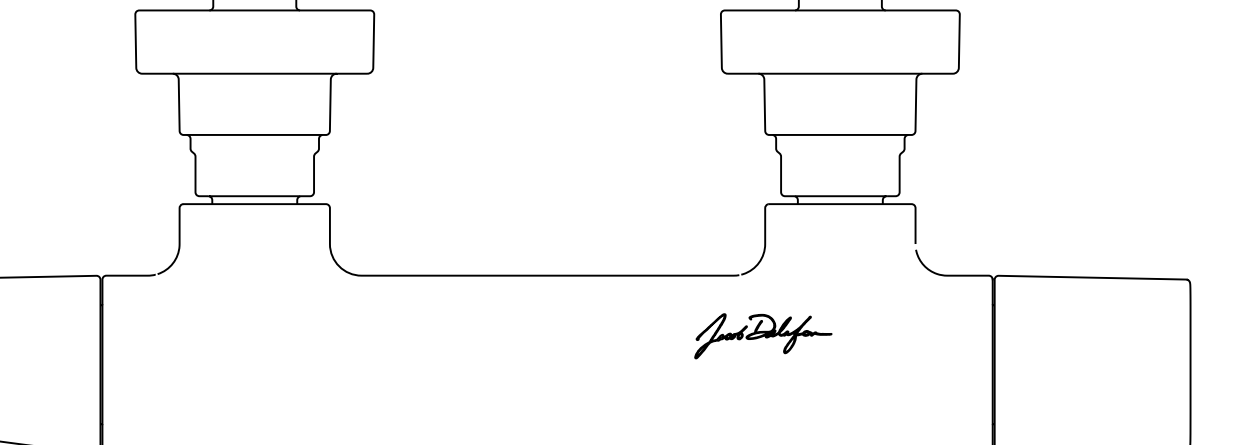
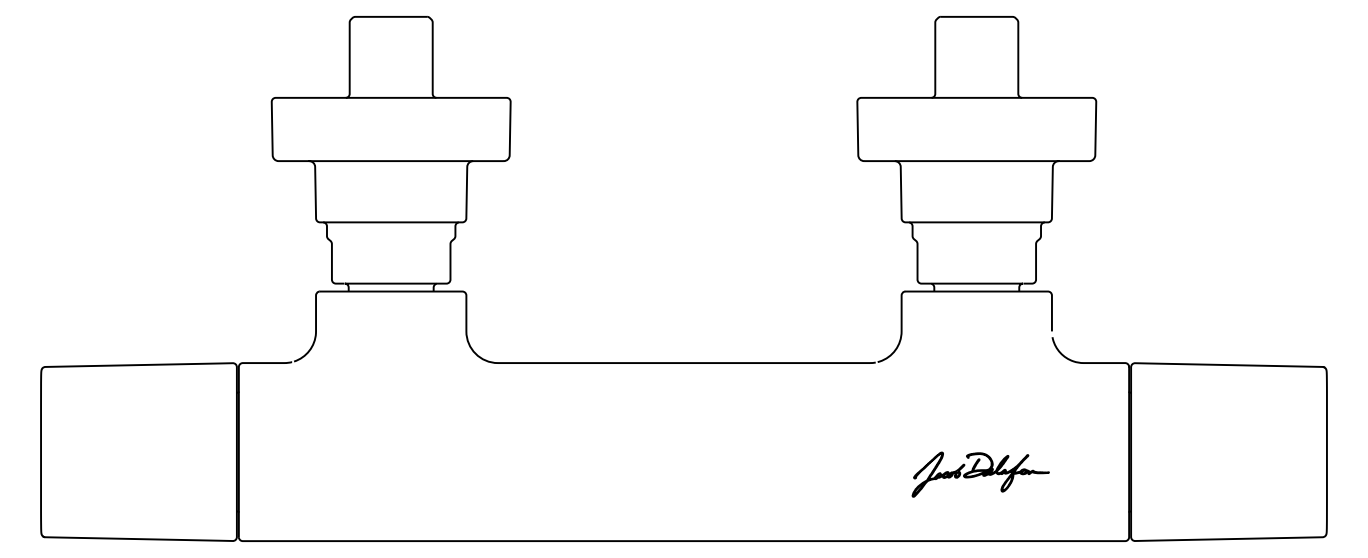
part: (763, 336) -> (980, 474), moved

